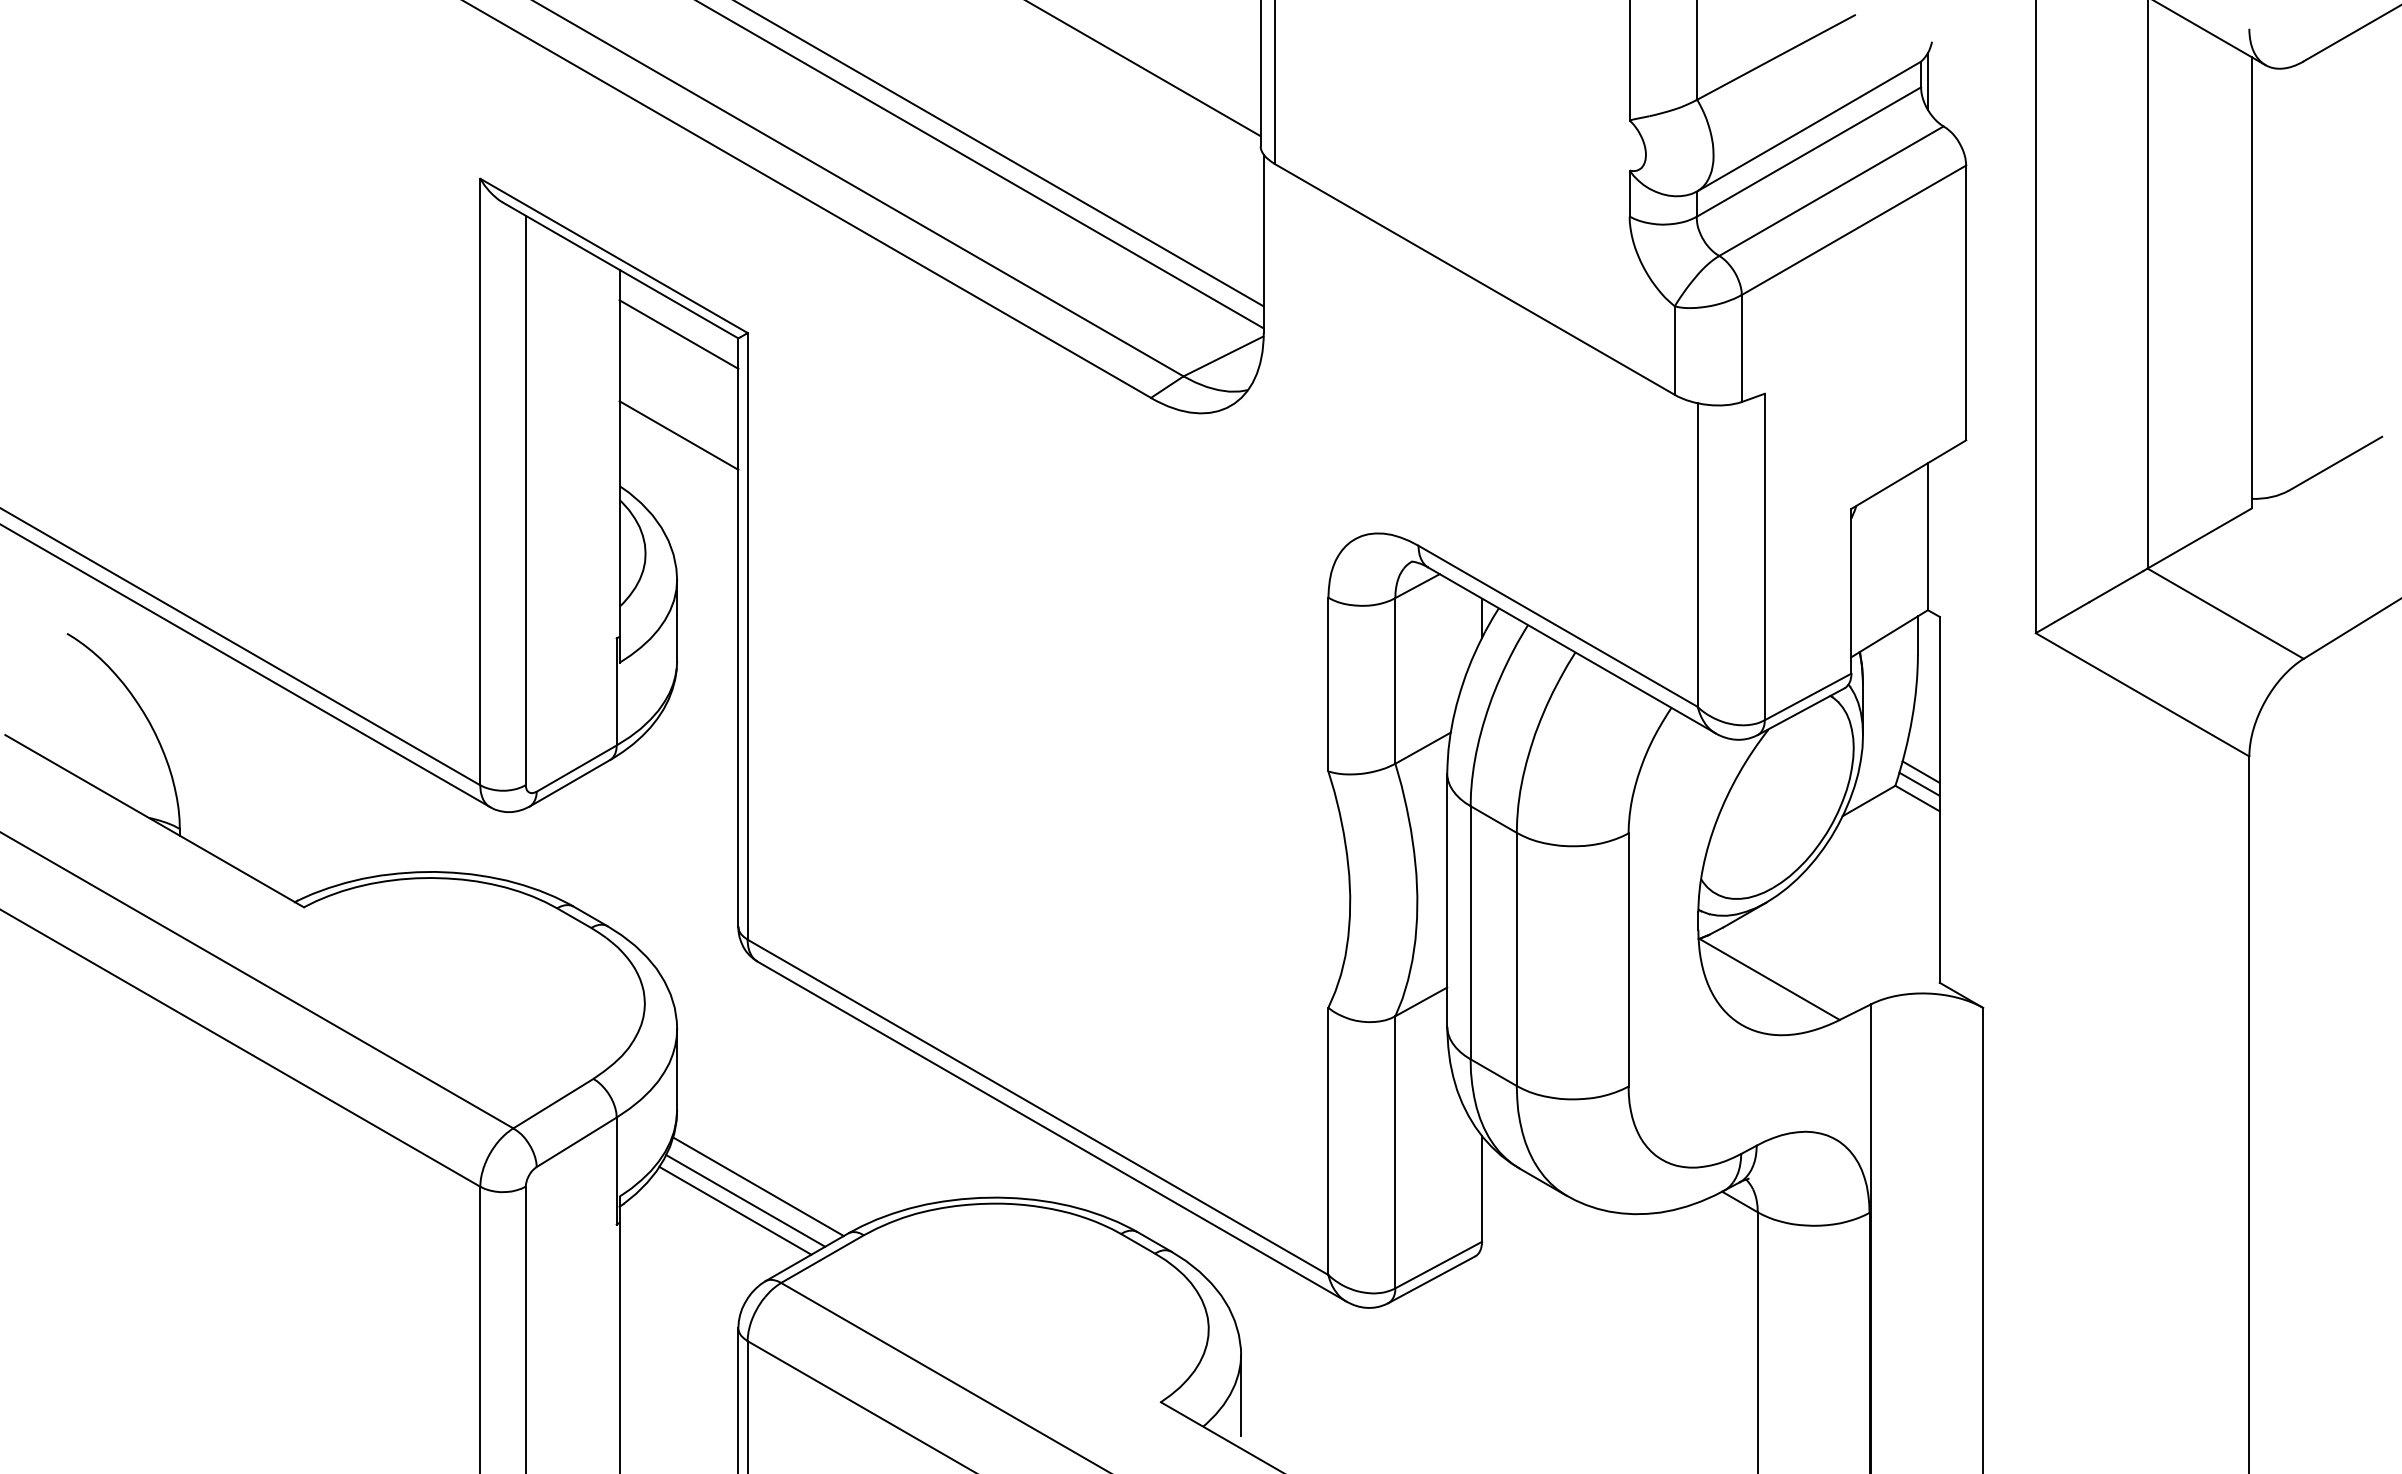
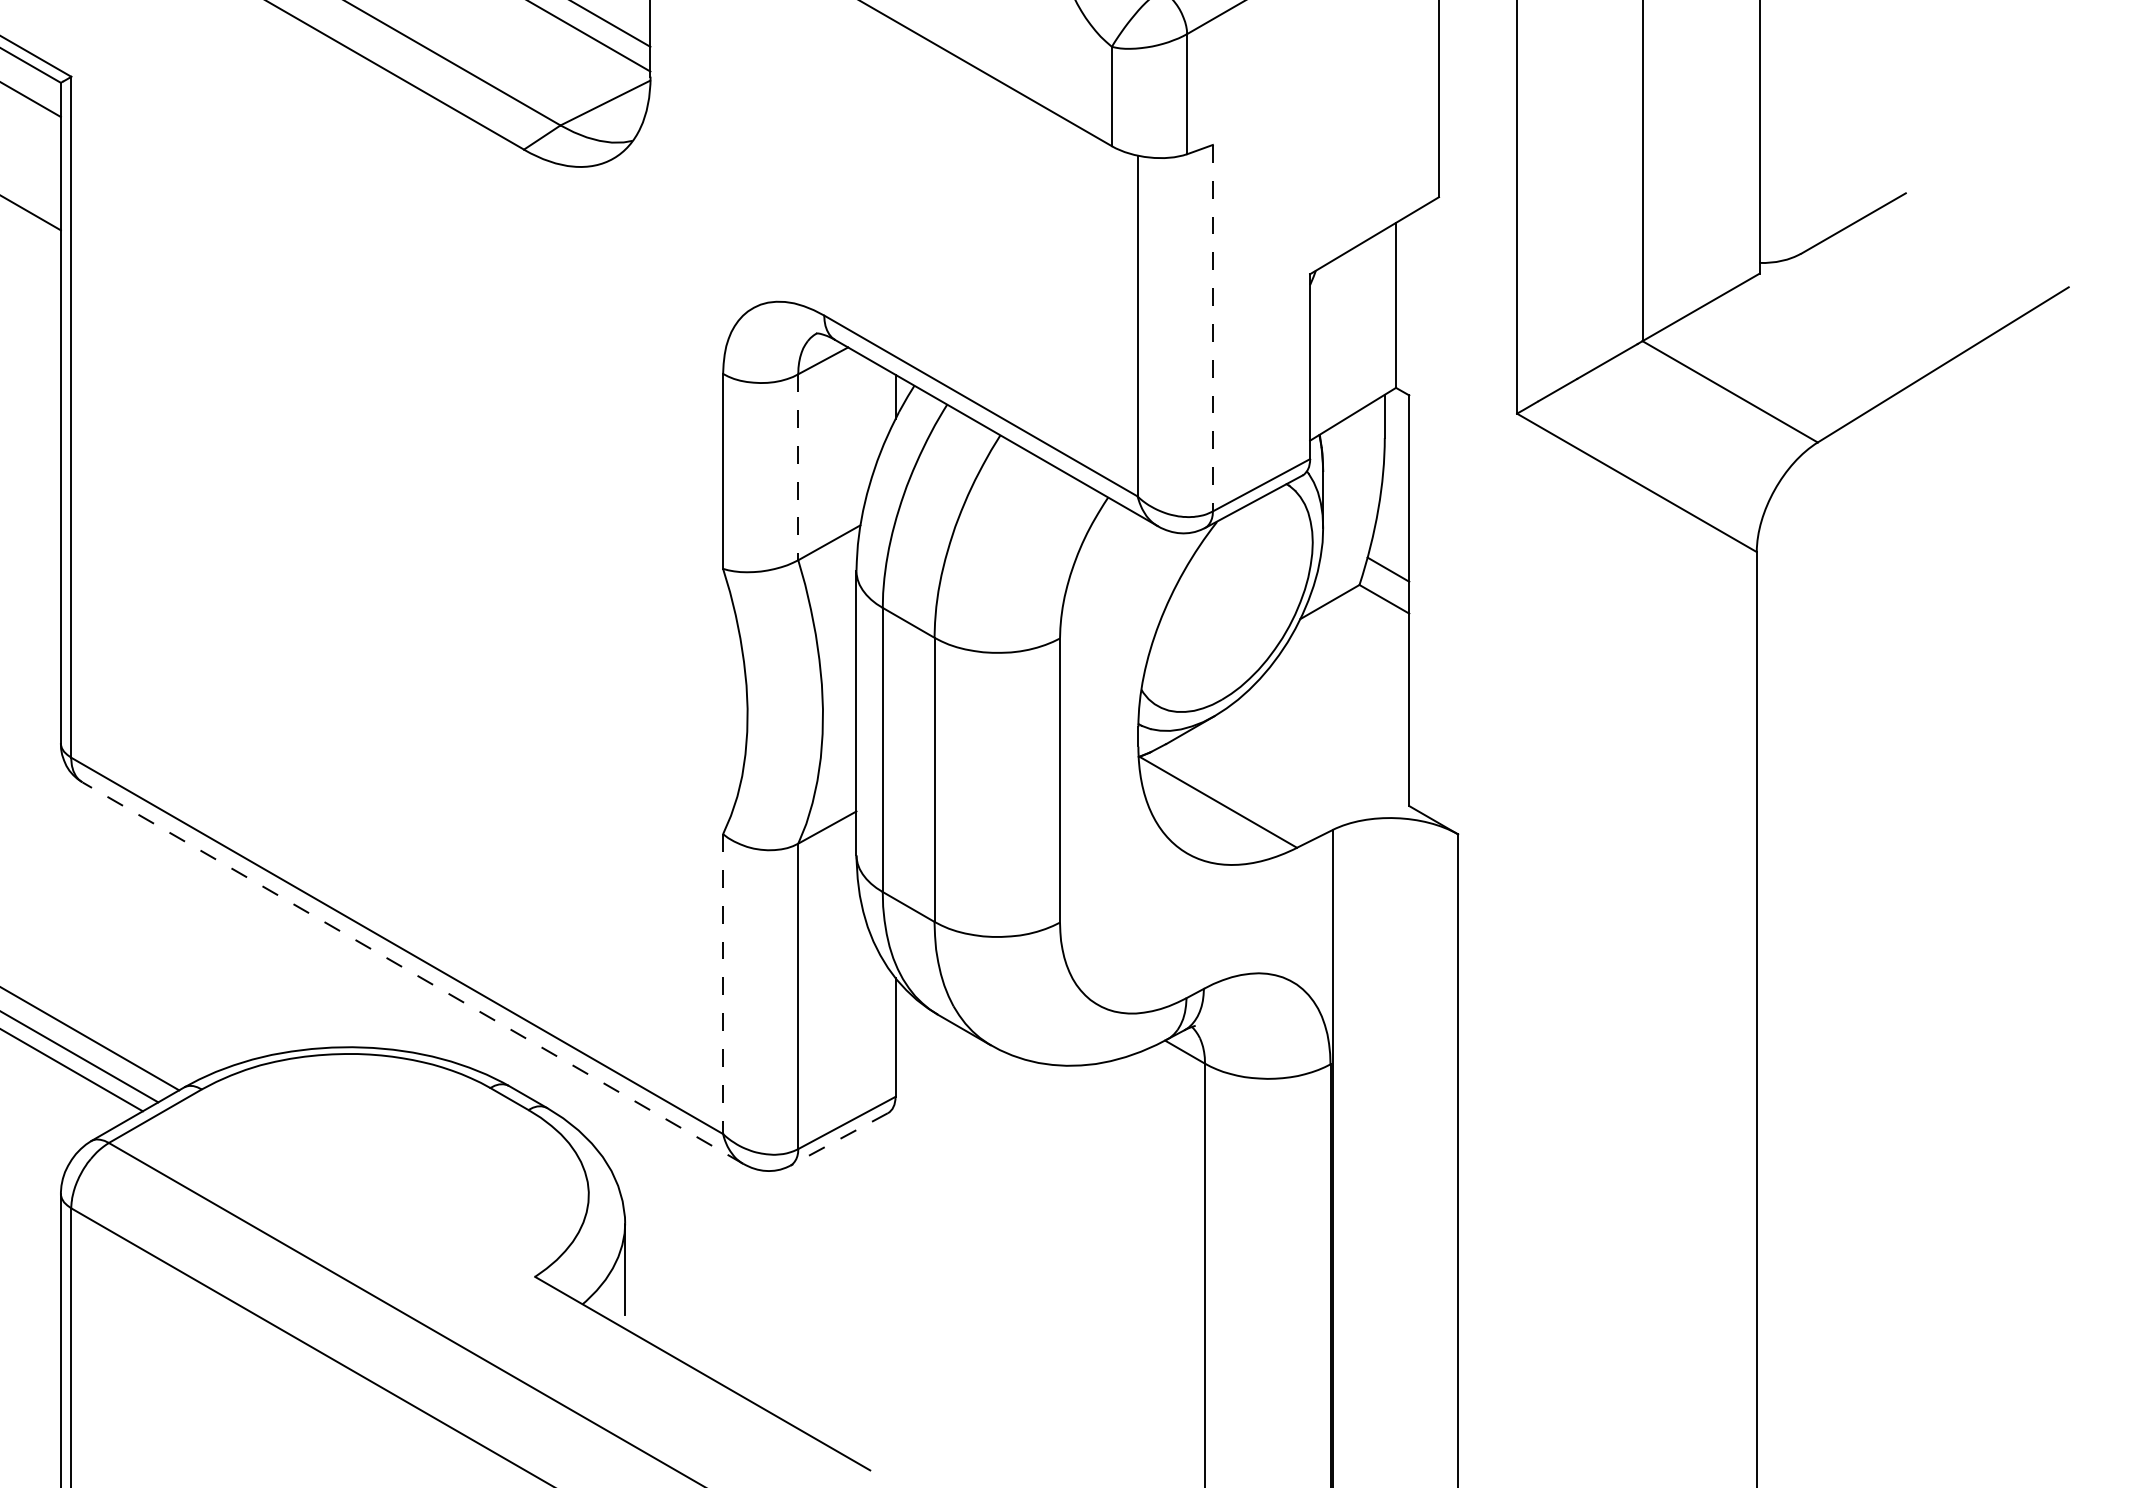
line: (1764, 557) -> (1212, 328), solid -> dashed
line: (1395, 680) -> (798, 466), solid -> dashed
line: (1919, 783) -> (1386, 582), removed
line: (1051, 1131) -> (412, 973), solid -> dashed
line: (1328, 1141) -> (723, 984), solid -> dashed
line: (1431, 1280) -> (838, 1140), solid -> dashed

